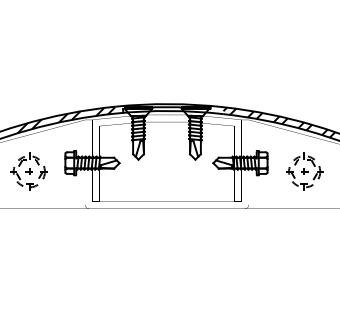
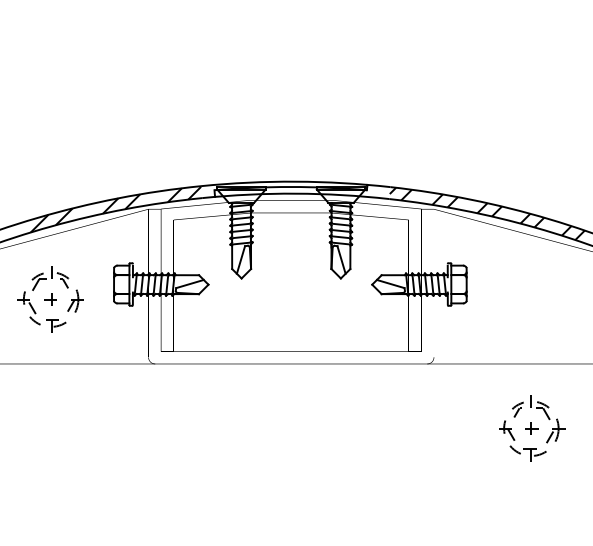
part: (304, 171) -> (531, 428), moved

